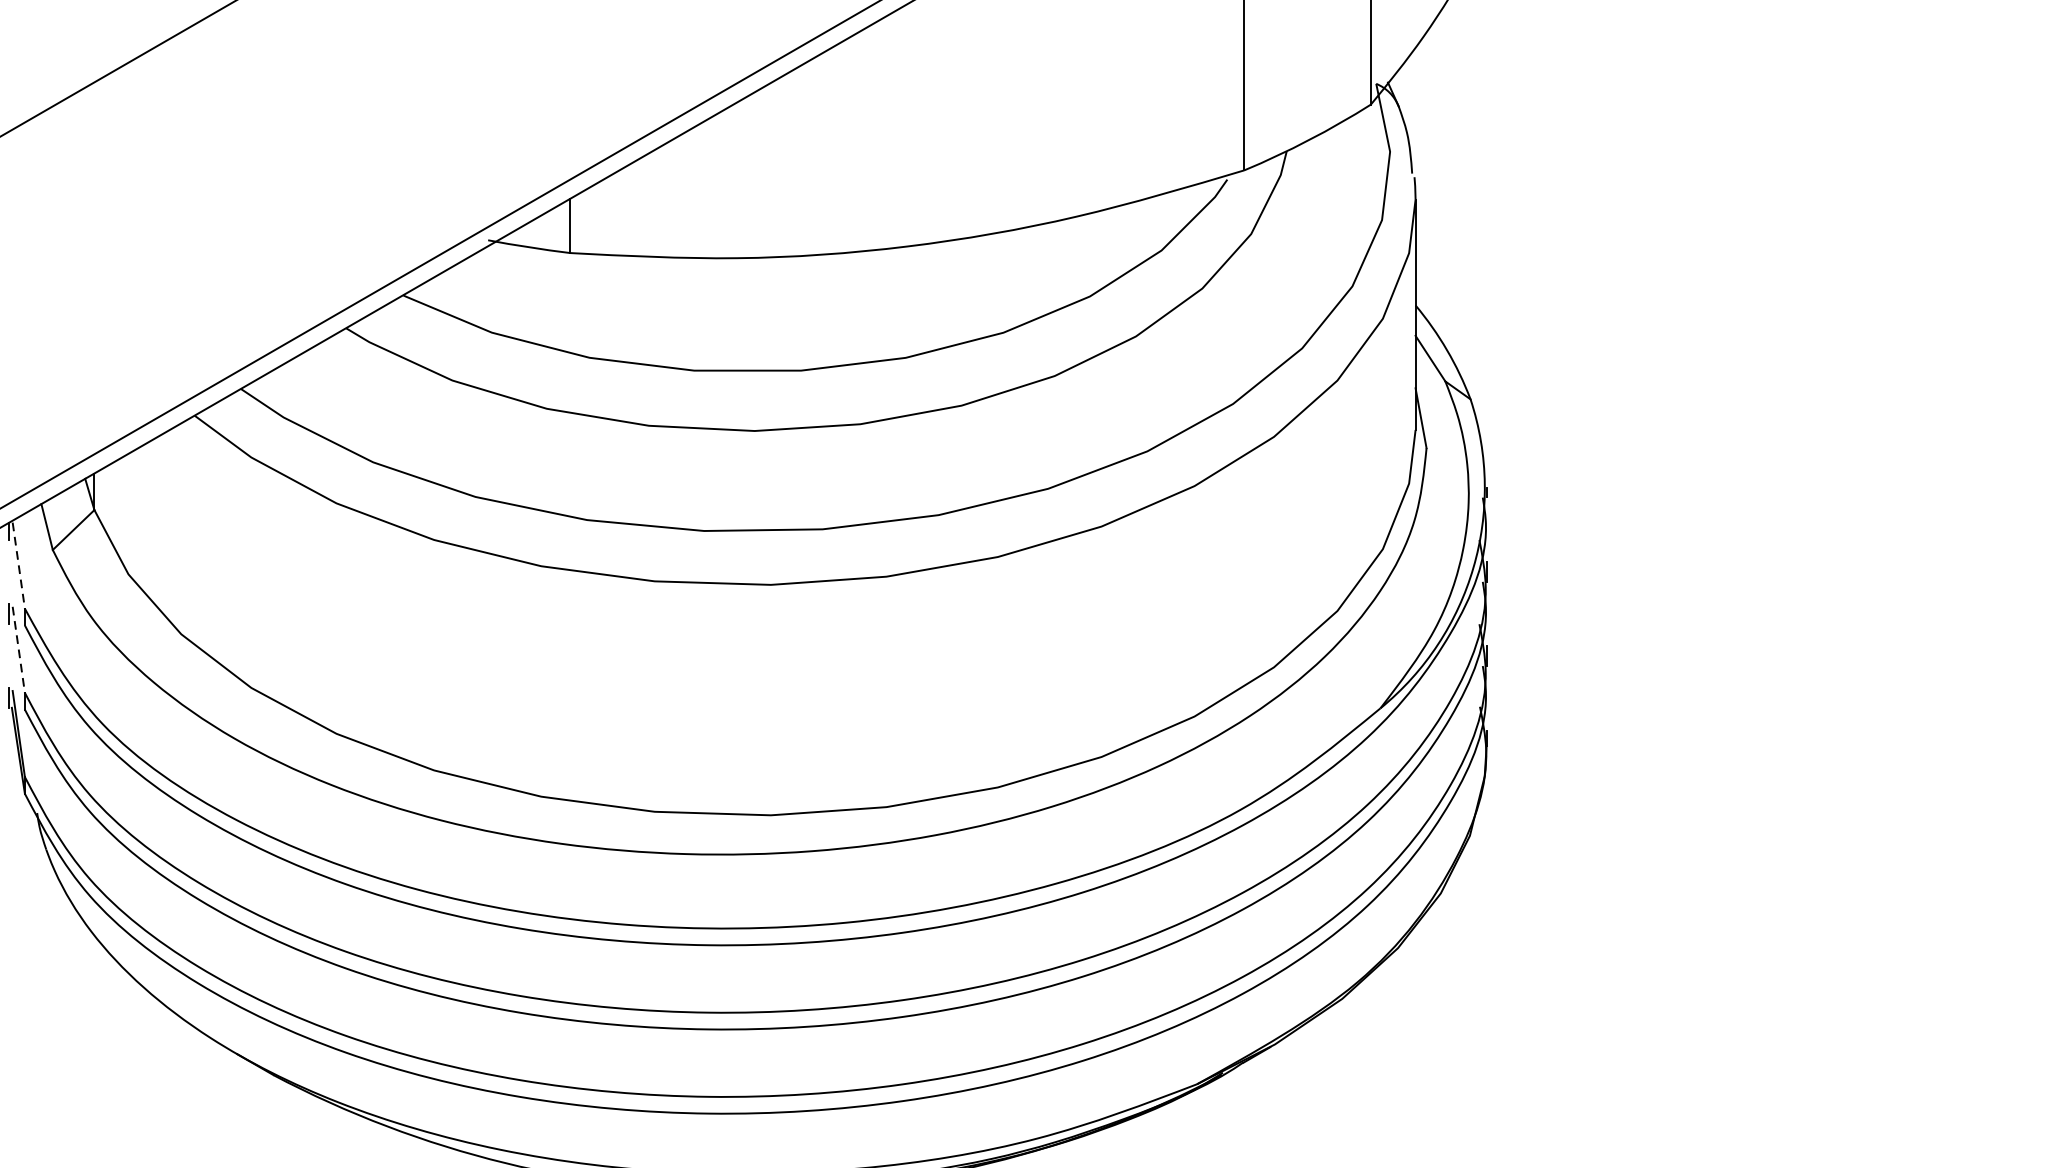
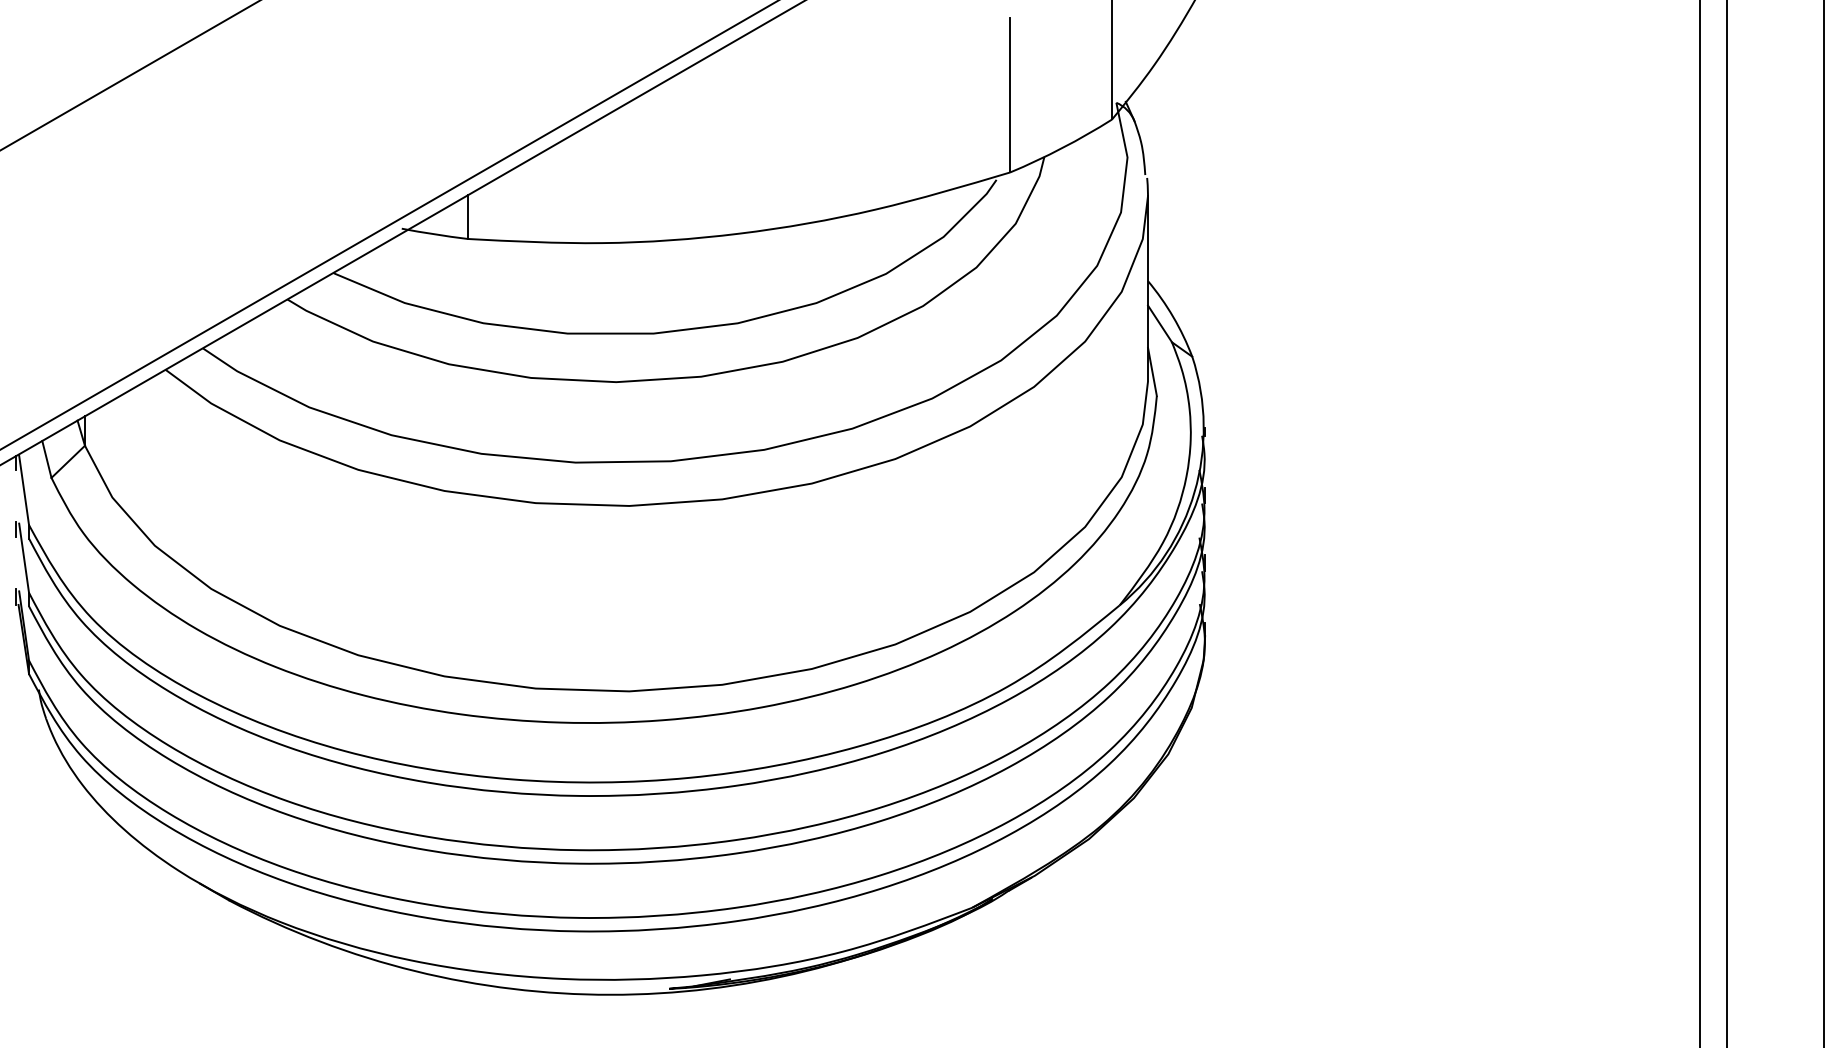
line: (19, 565) -> (24, 490), dashed -> solid
line: (19, 650) -> (24, 558), dashed -> solid

